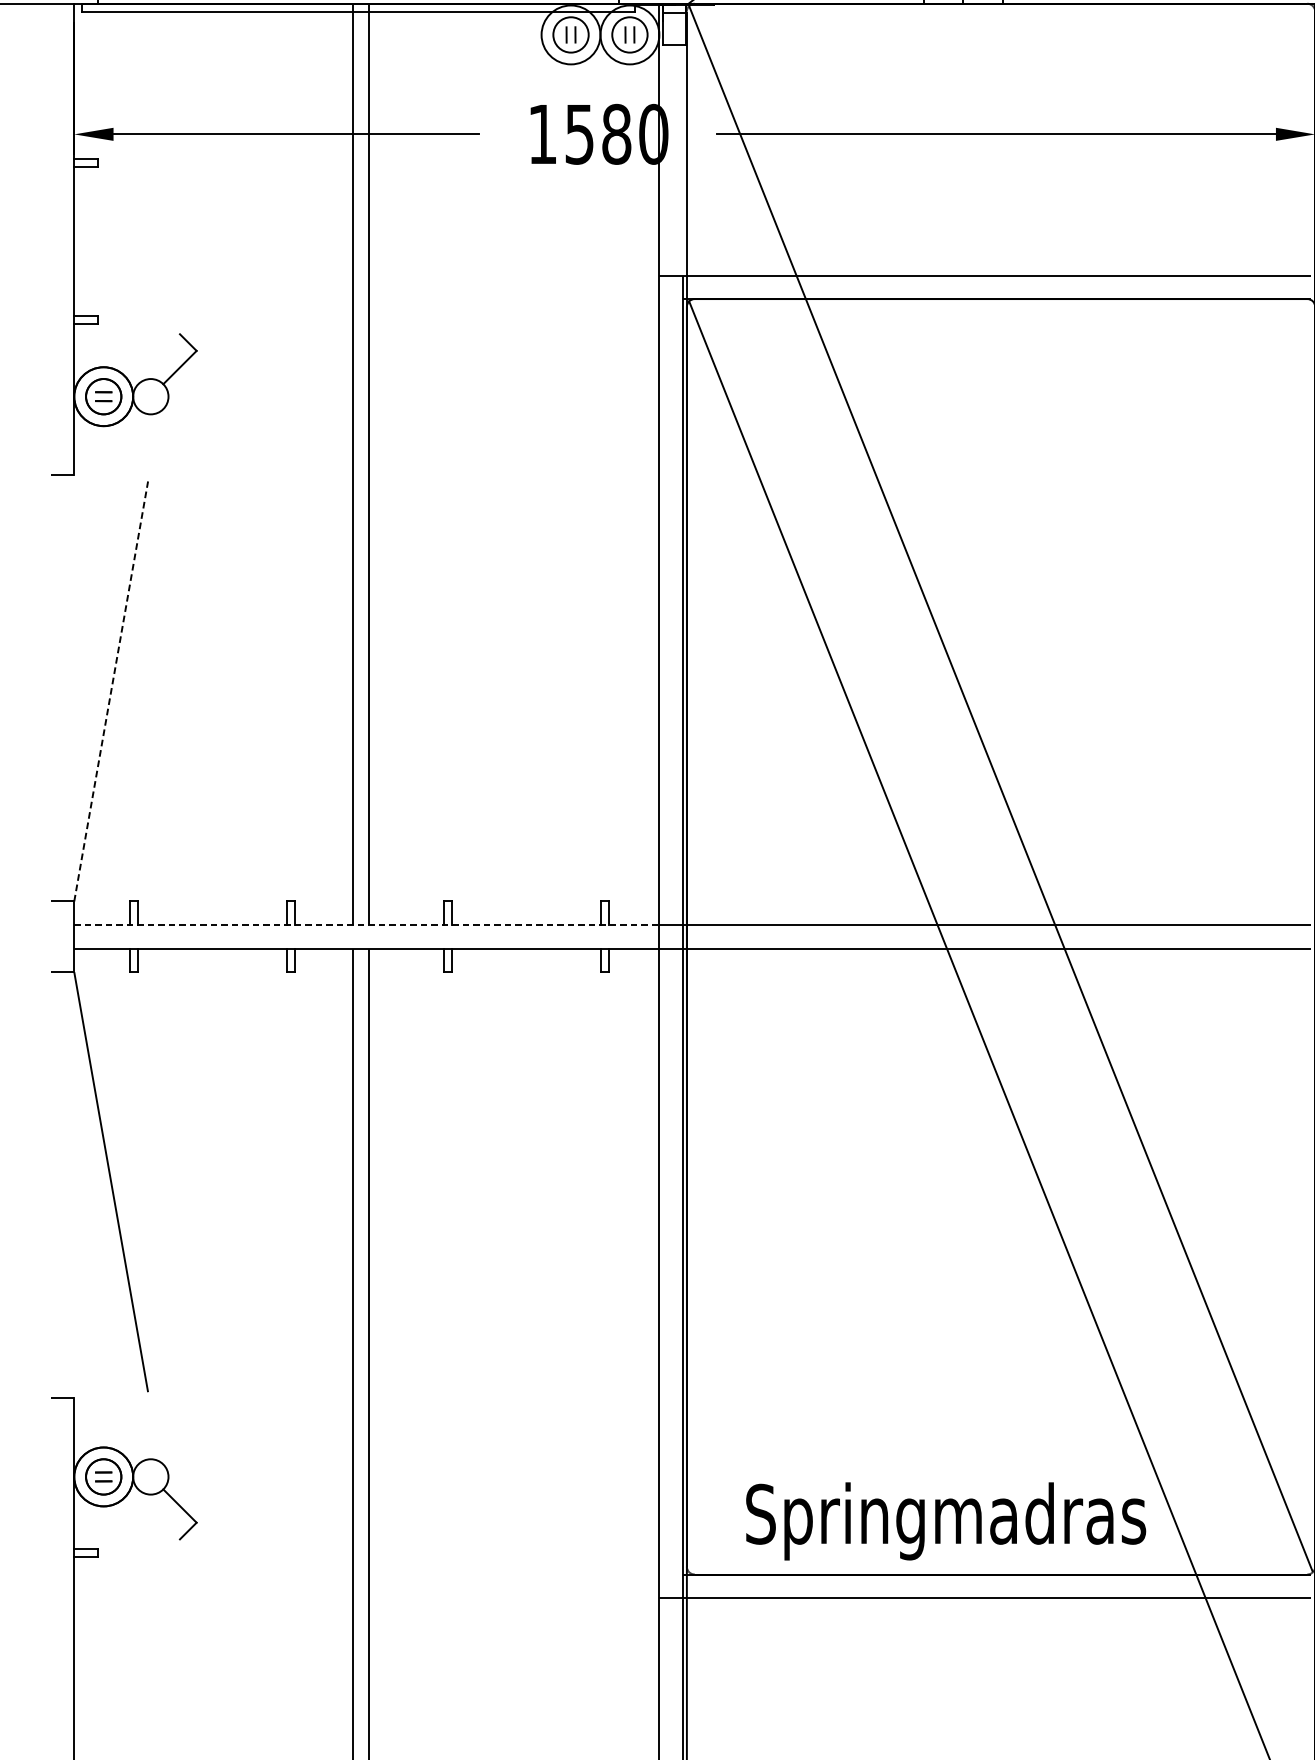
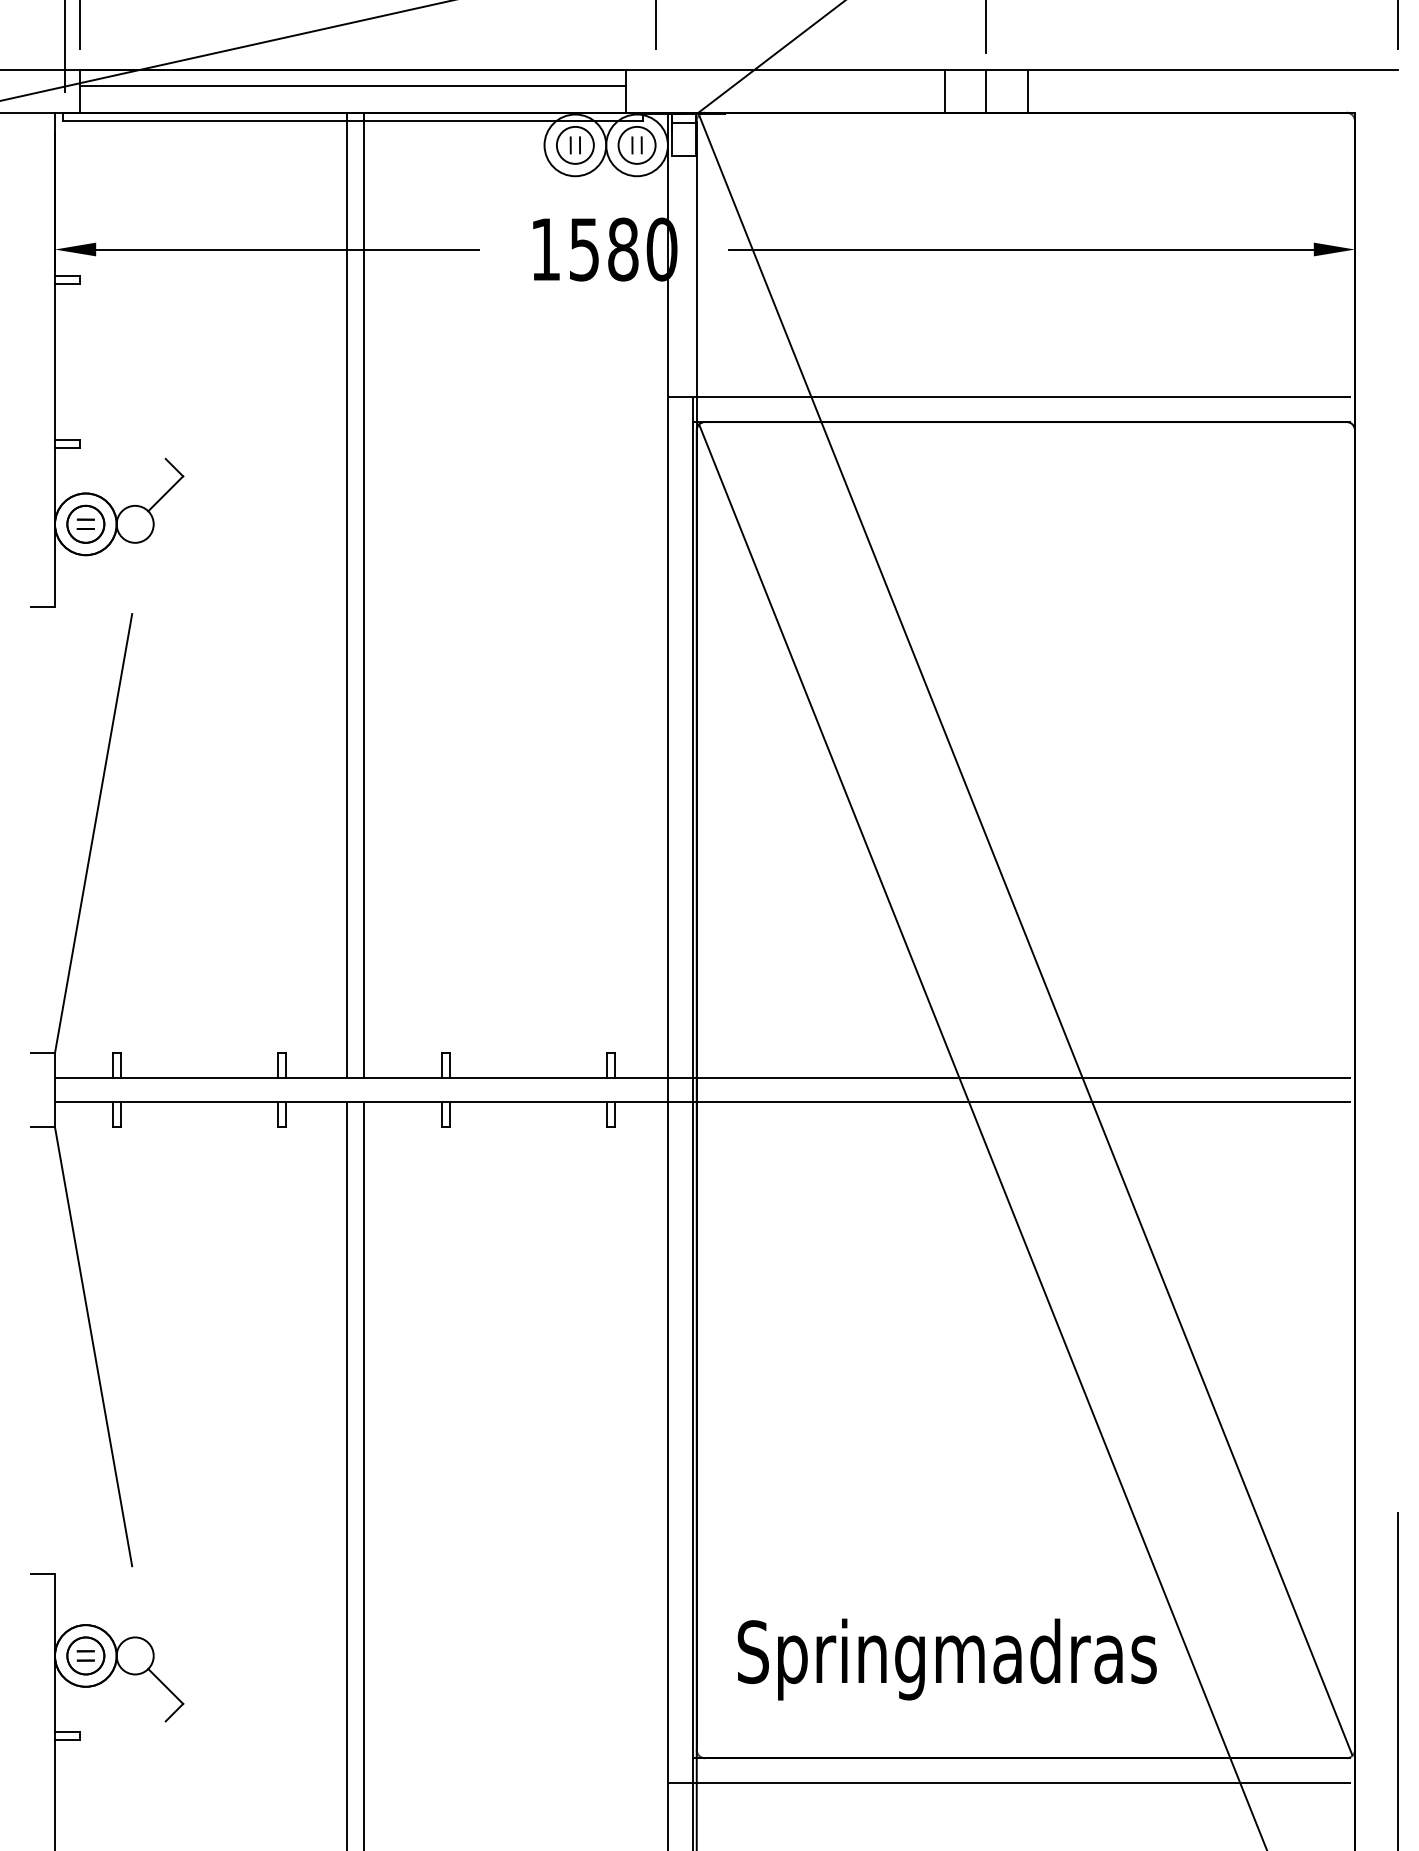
line: (111, 690) -> (93, 832), dashed -> solid
line: (366, 924) -> (361, 1077), dashed -> solid
text: (945, 1521) -> (946, 1659), moved

